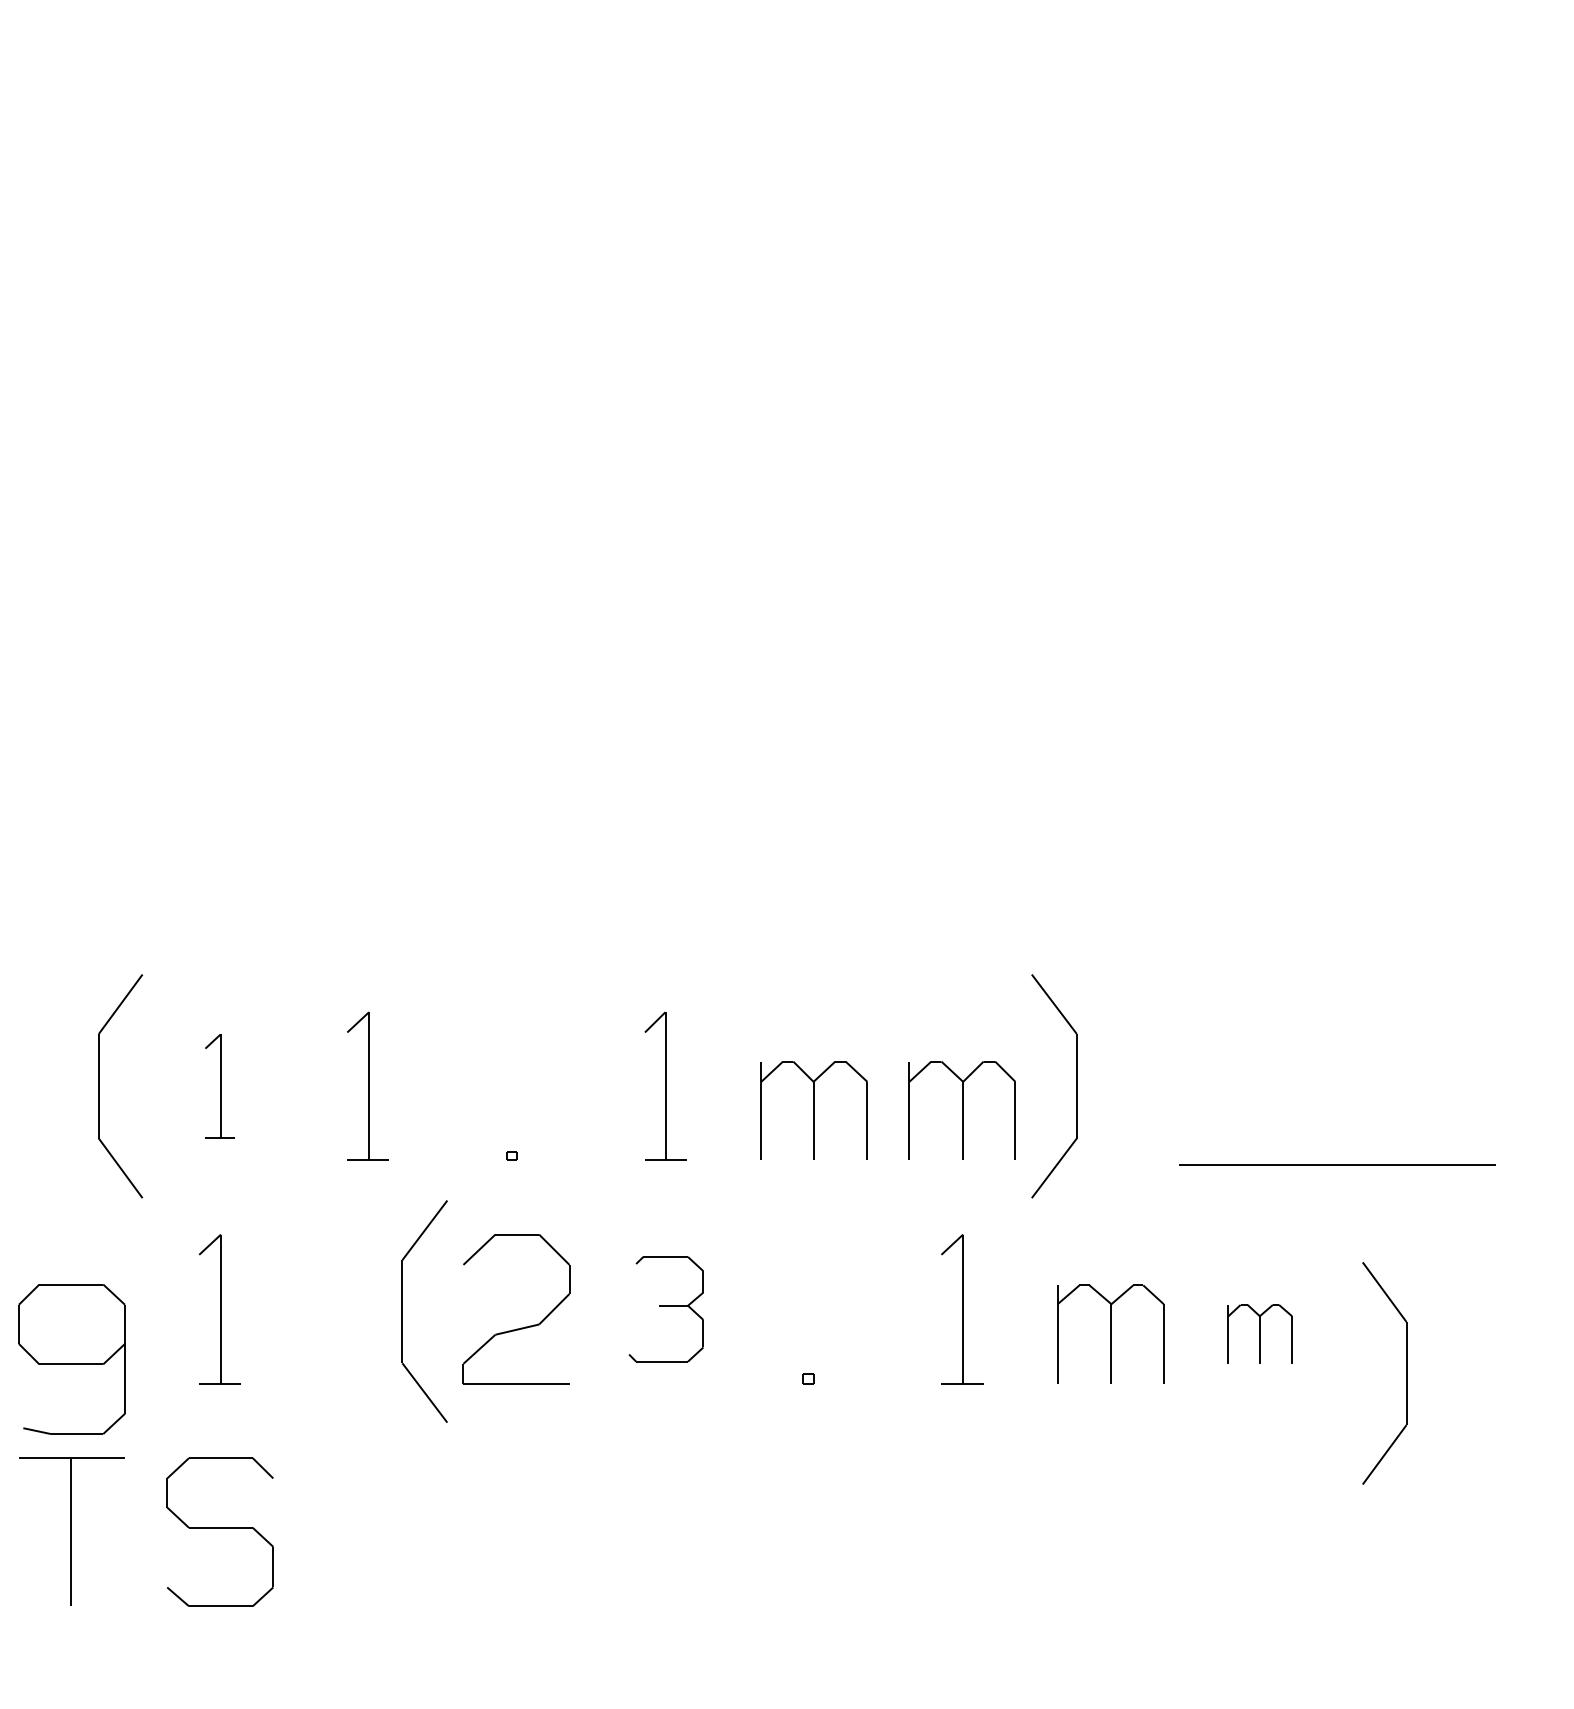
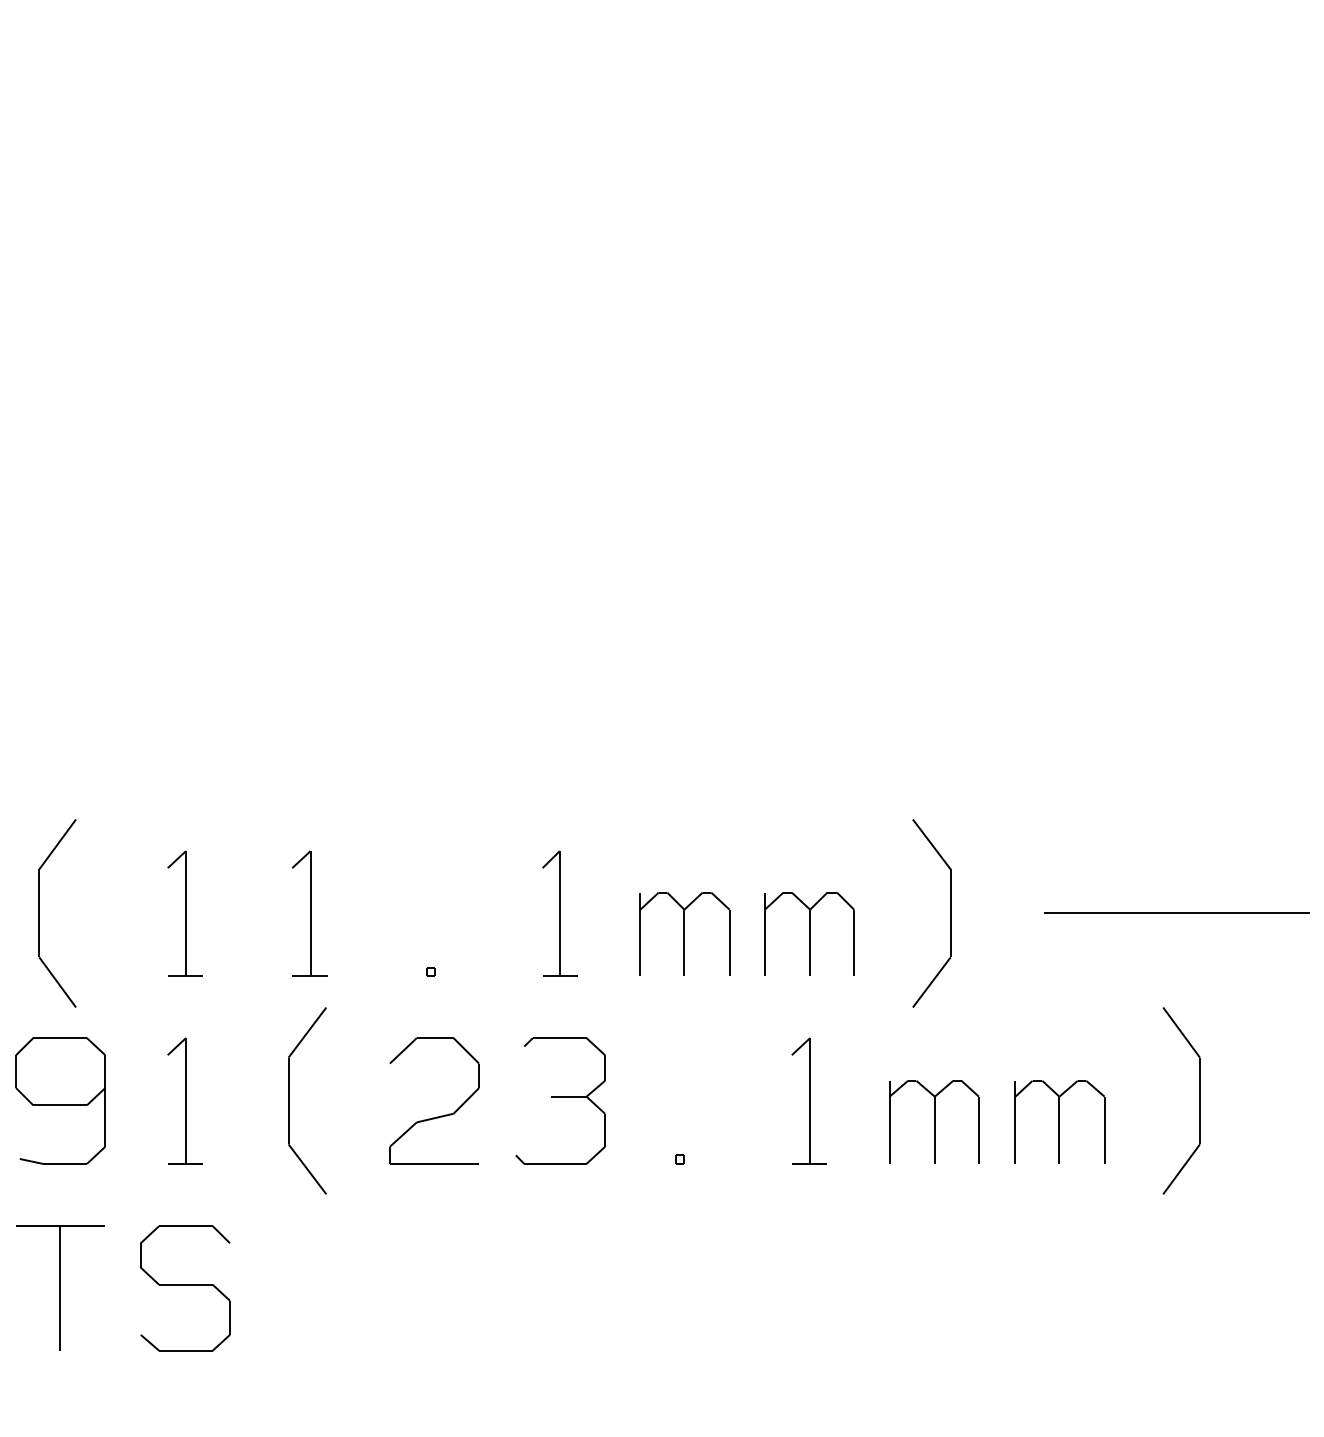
part: (99, 1086) -> (39, 913), moved
part: (219, 1086) -> (184, 913), size x1.43
part: (1076, 1086) -> (950, 913), moved
line: (1336, 1163) -> (1176, 912), moved
part: (666, 1308) -> (560, 1100), size x1.43
part: (403, 1311) -> (289, 1100), moved
part: (1259, 1333) -> (1059, 1121), size x1.67
part: (71, 1358) -> (60, 1100), moved
part: (1405, 1372) -> (1199, 1100), moved

